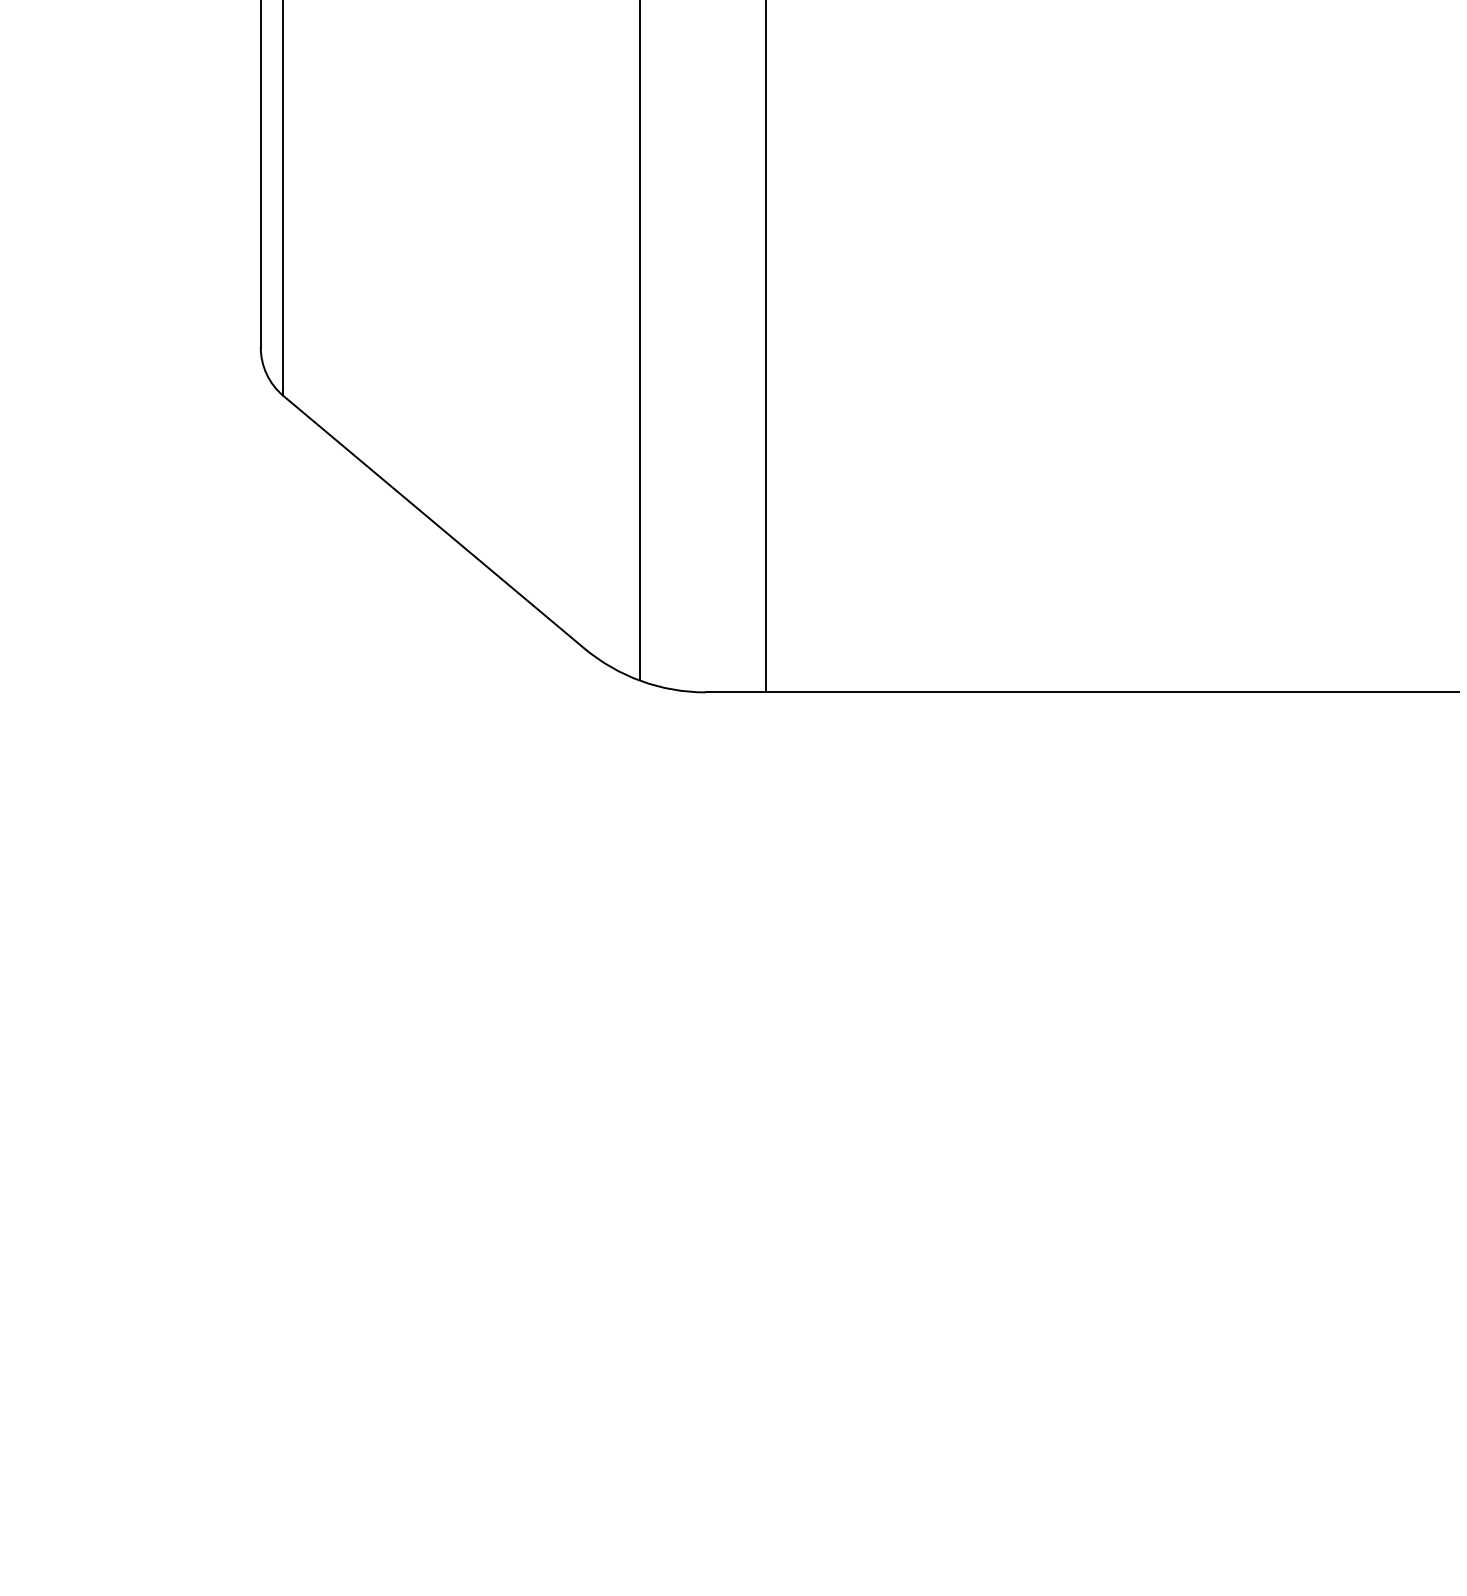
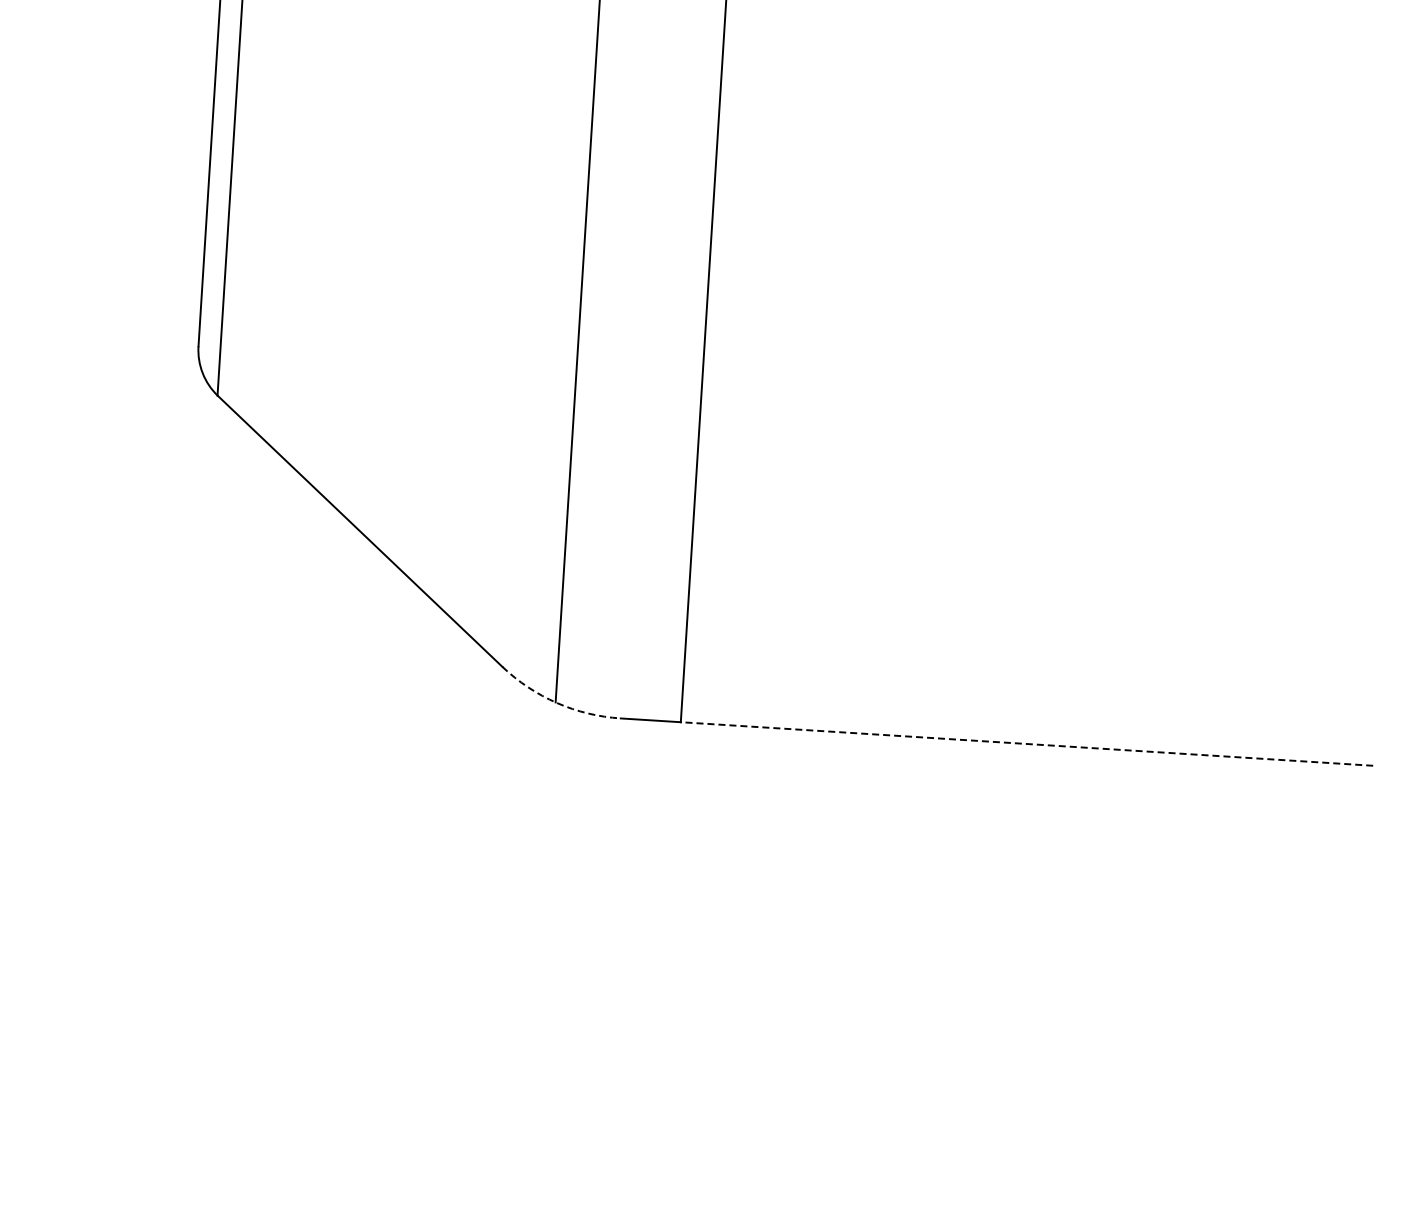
arc: (641, 681) -> (557, 703), solid -> dashed
line: (1112, 692) -> (1026, 744), solid -> dashed

